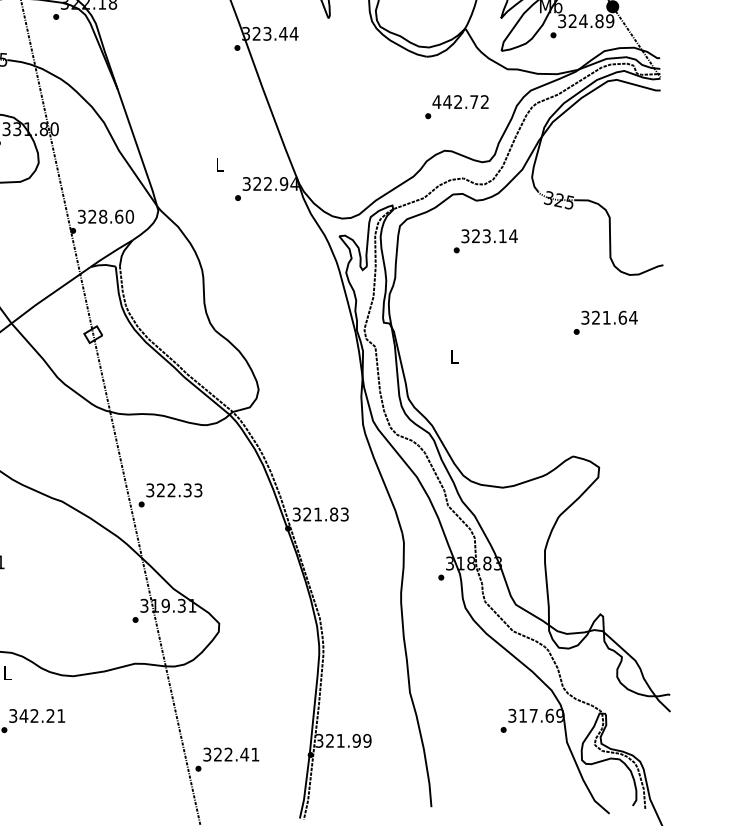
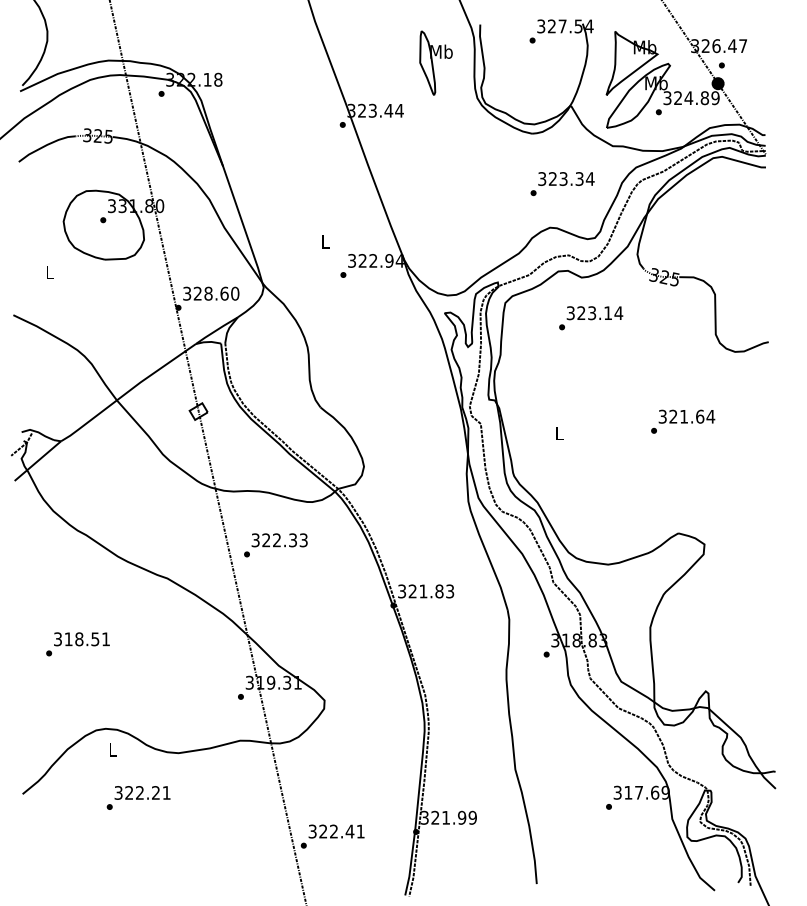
text: (460, 102) -> (565, 179), 442.72 -> 323.34
text: (606, 322) -> (683, 421), moved
text: (170, 495) -> (275, 545), moved
text: (23, 715) -> (128, 792), 342.21 -> 322.21

